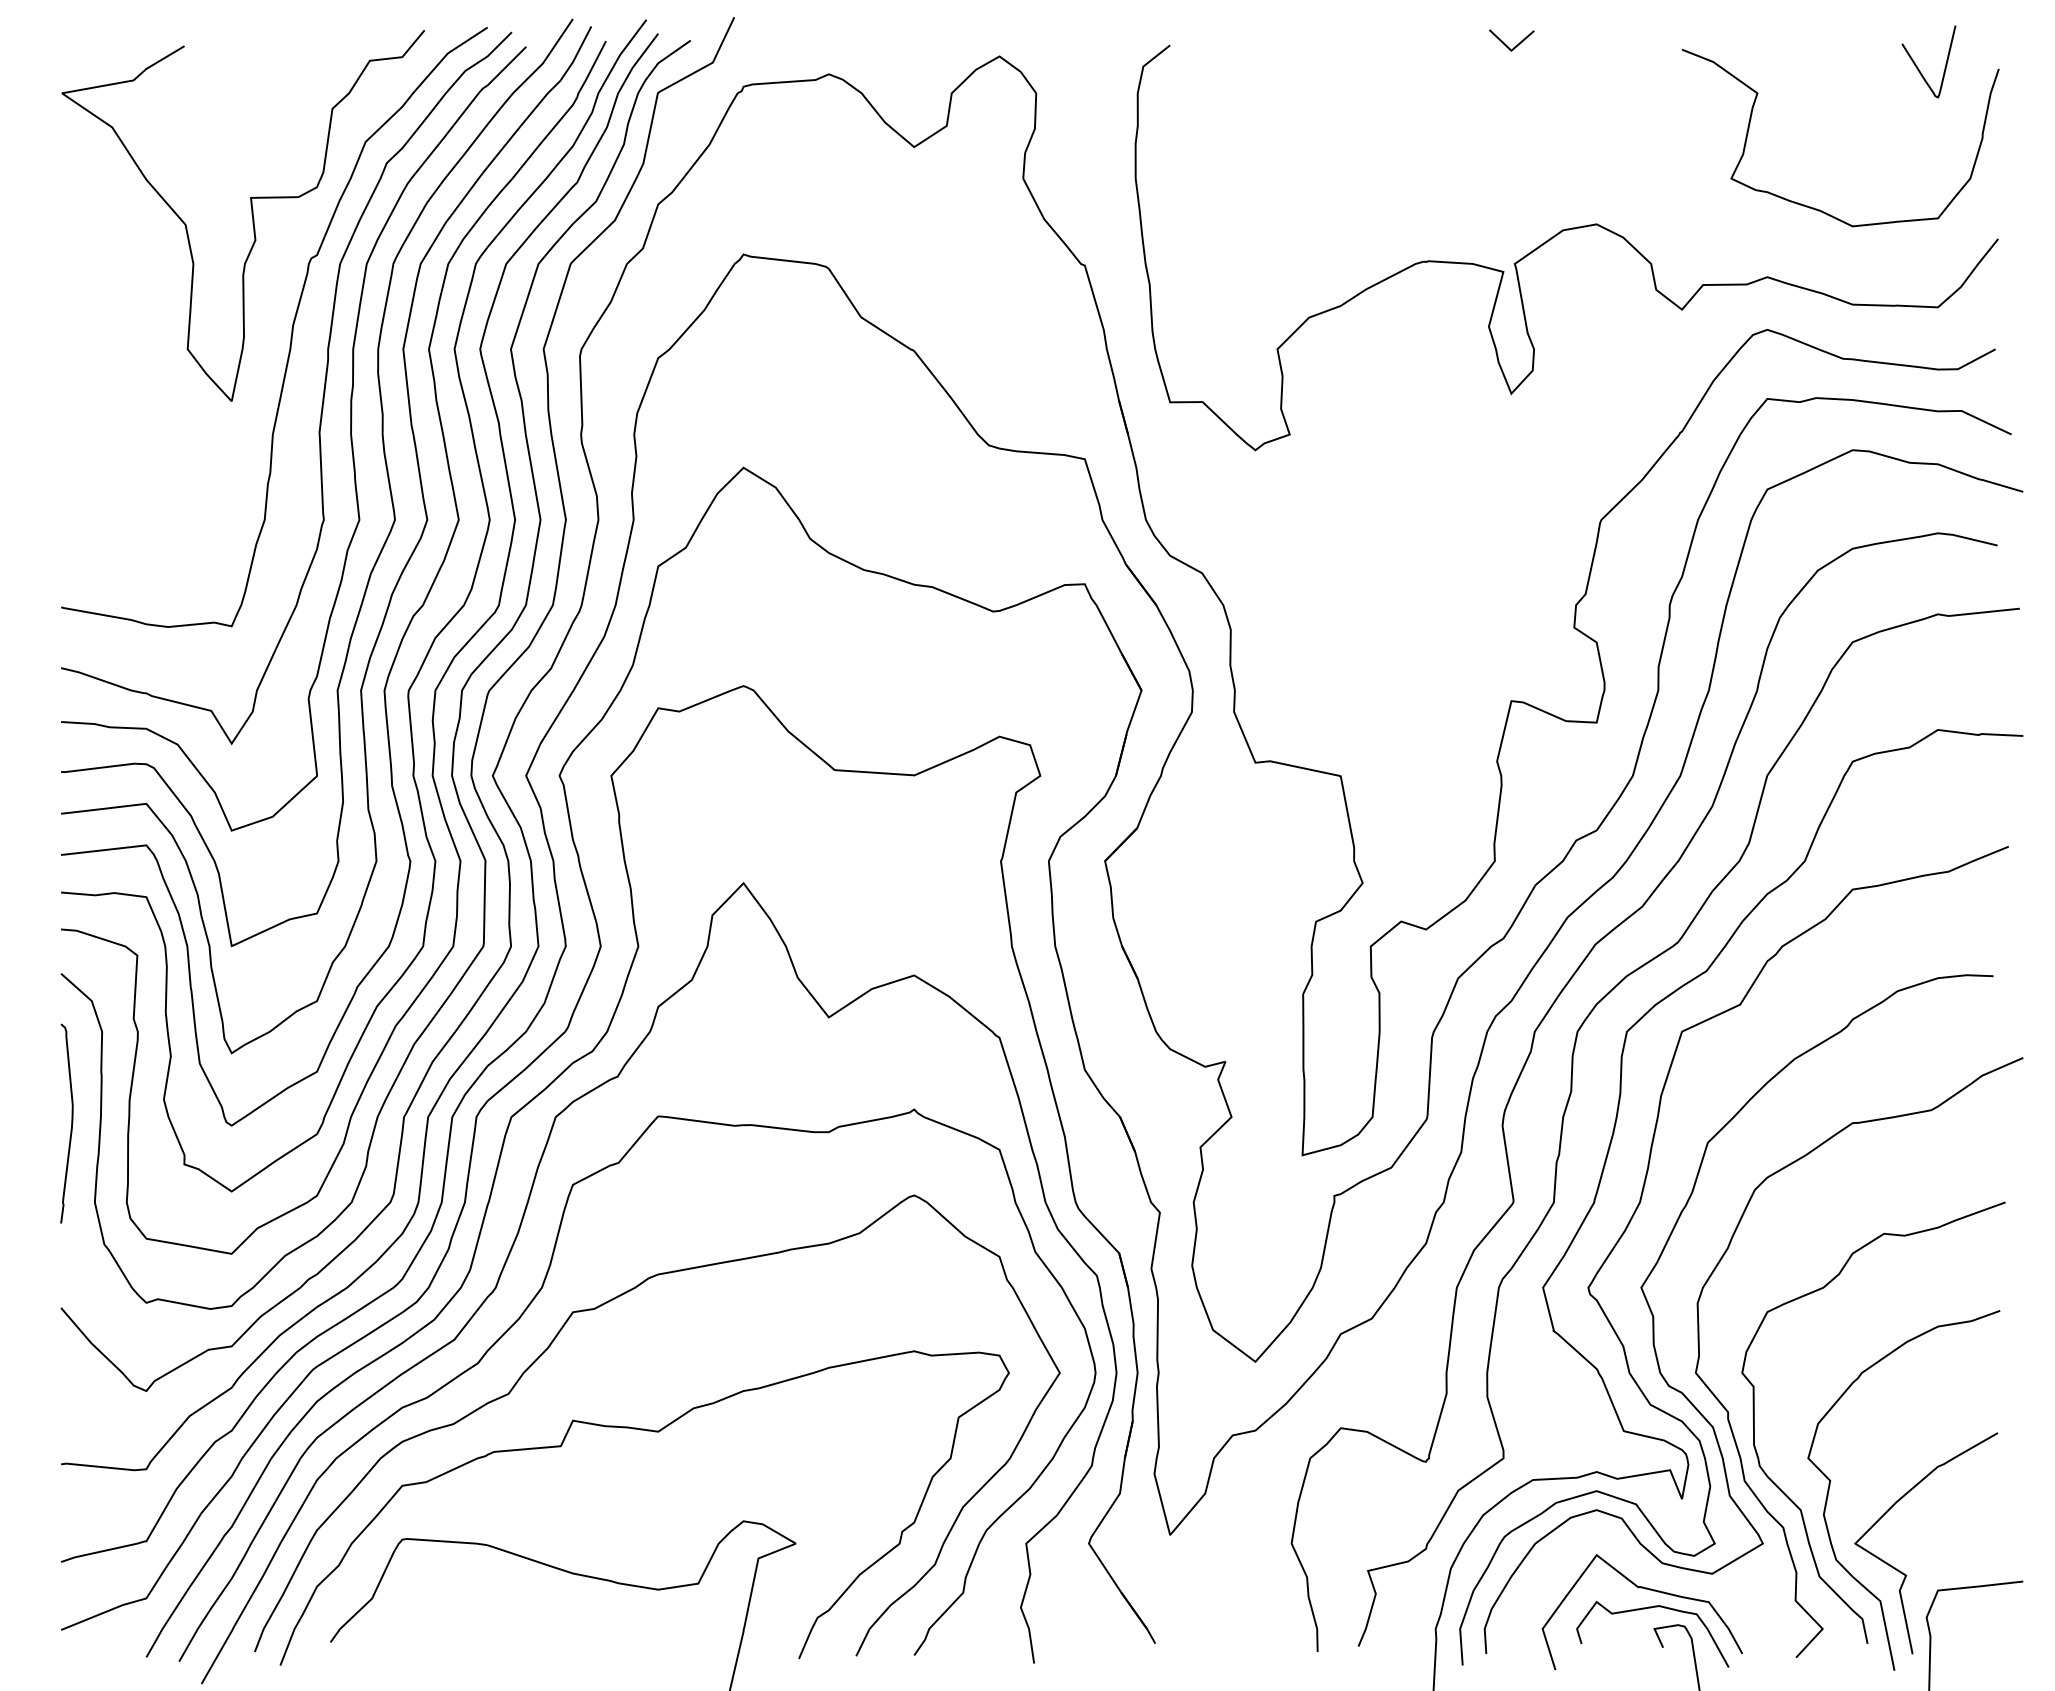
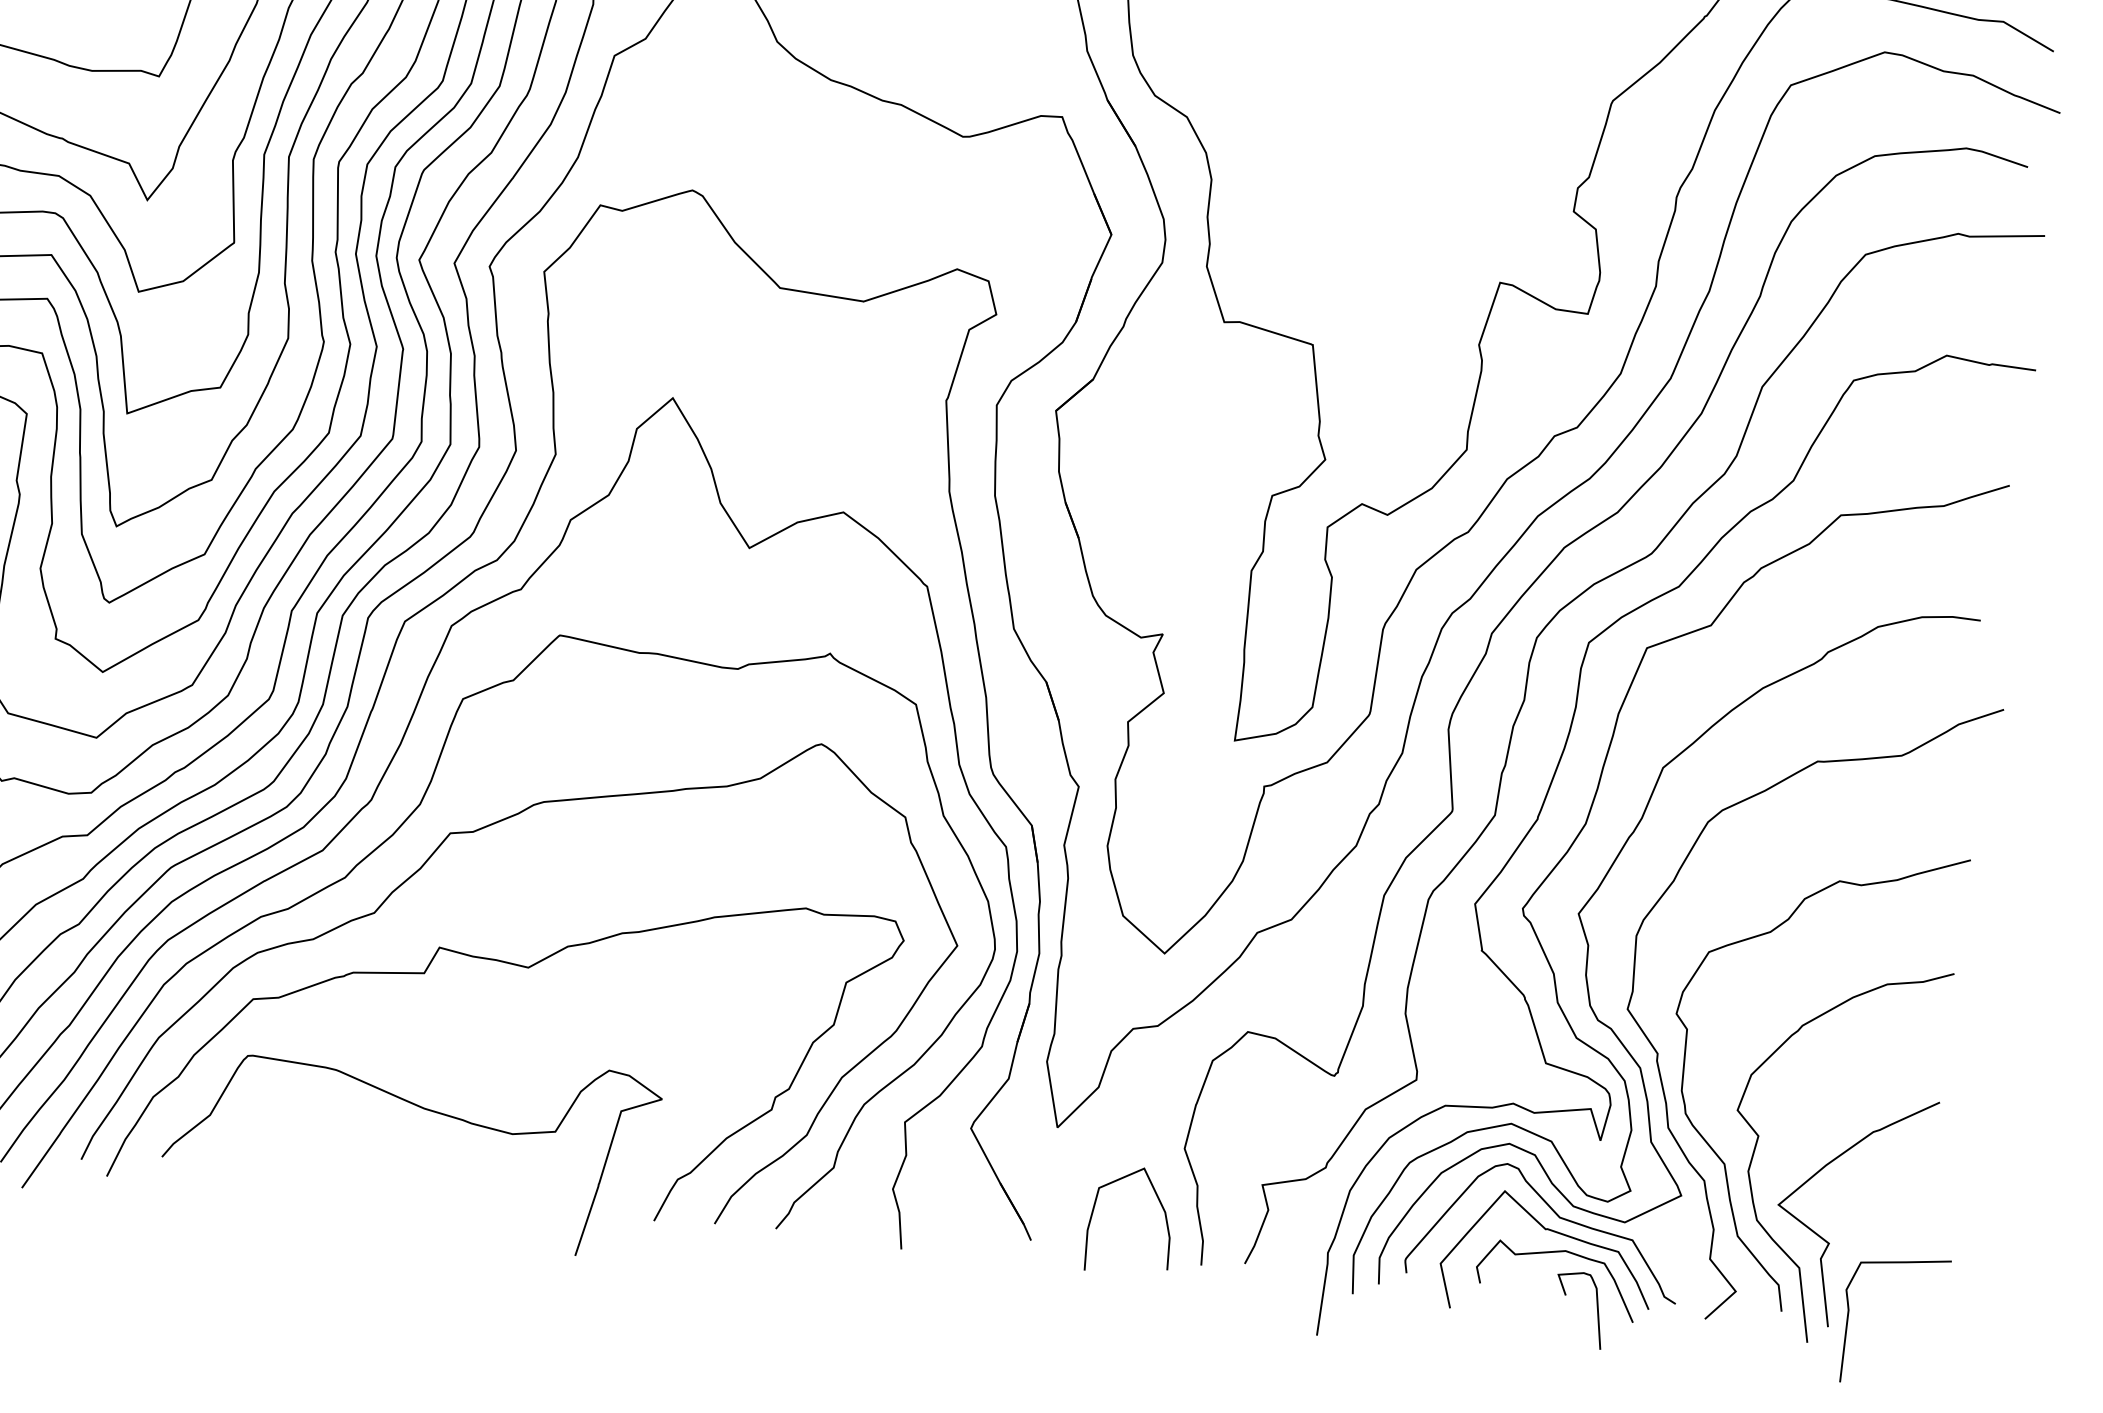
curve: (1649, 1575) -> (1558, 1217), added
curve: (1273, 1598) -> (1160, 1204), added

